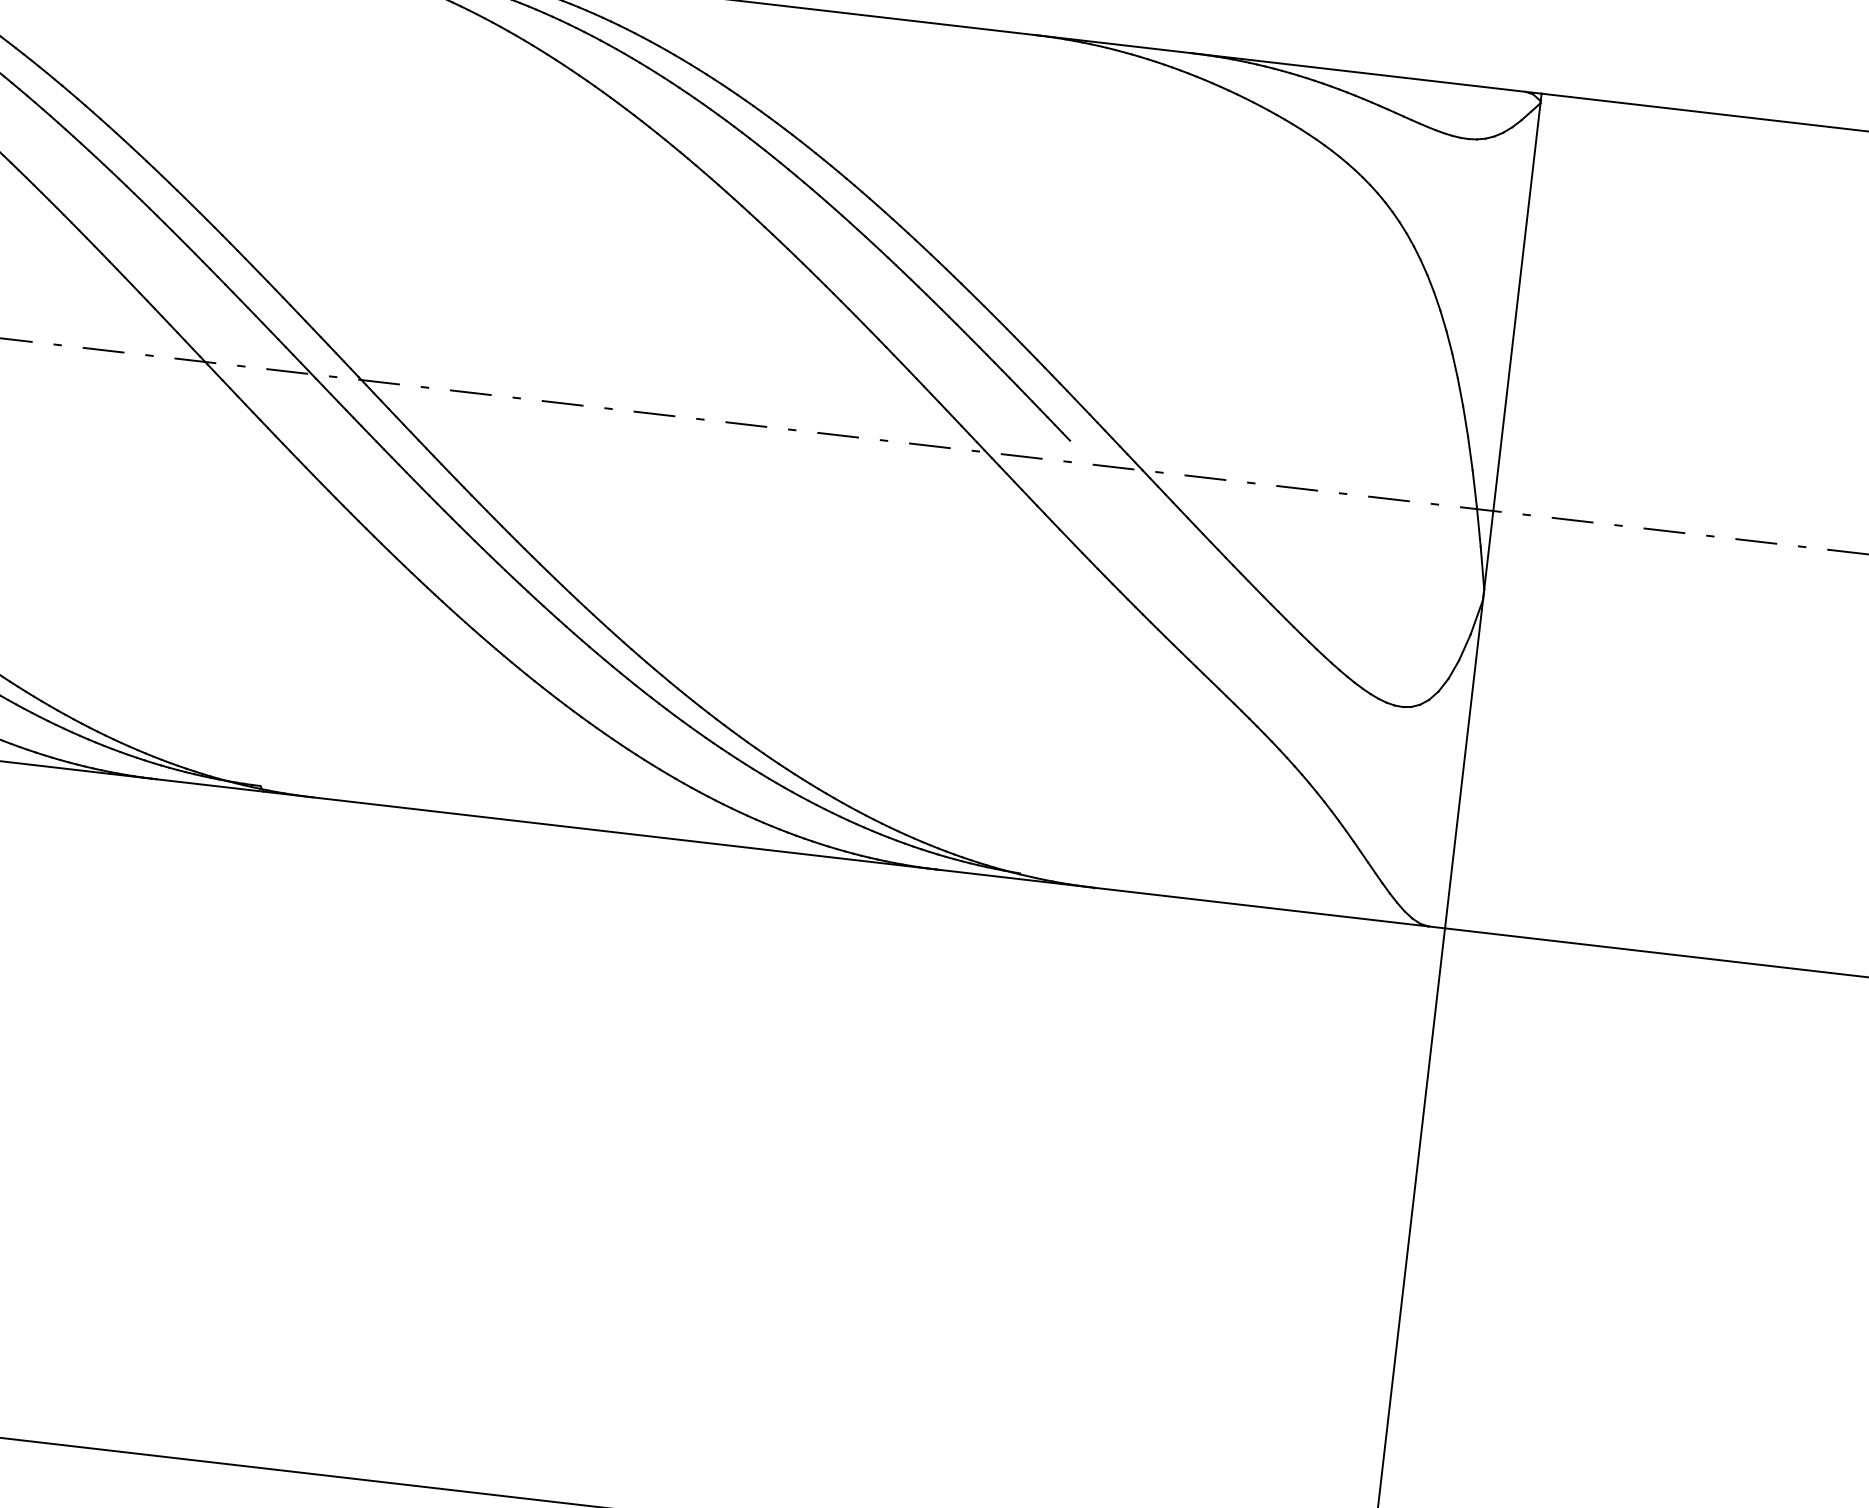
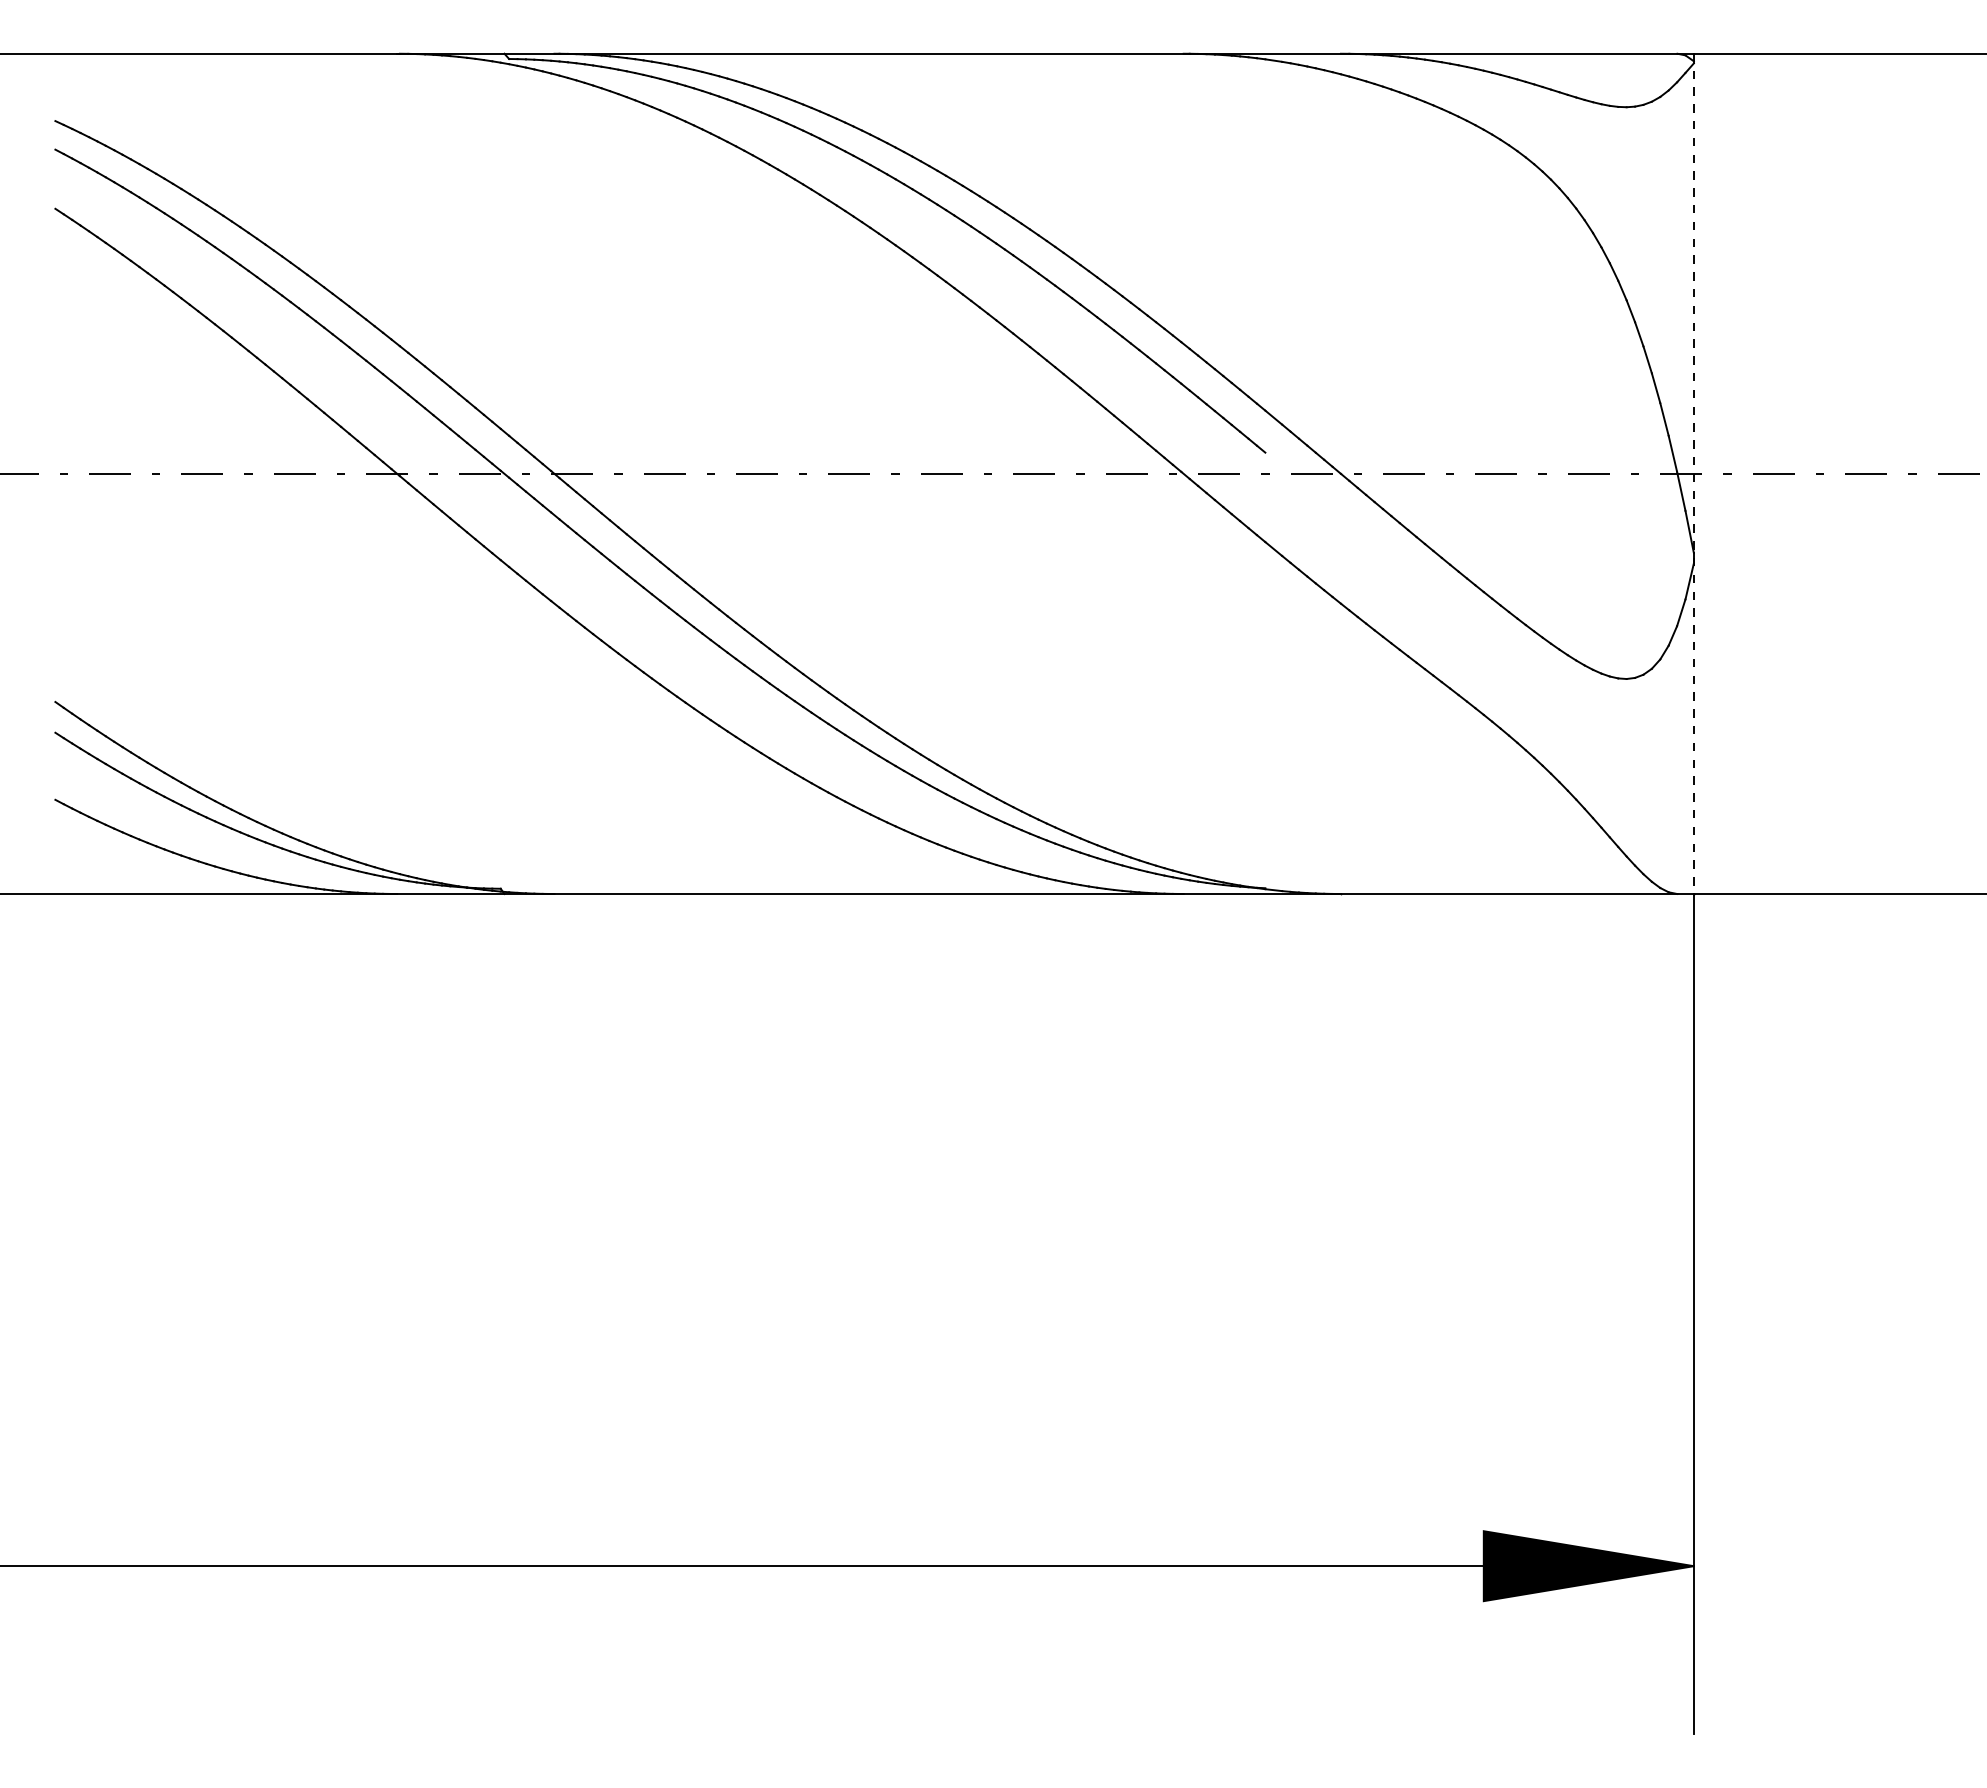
line: (1492, 511) -> (1693, 474), solid -> dashed

